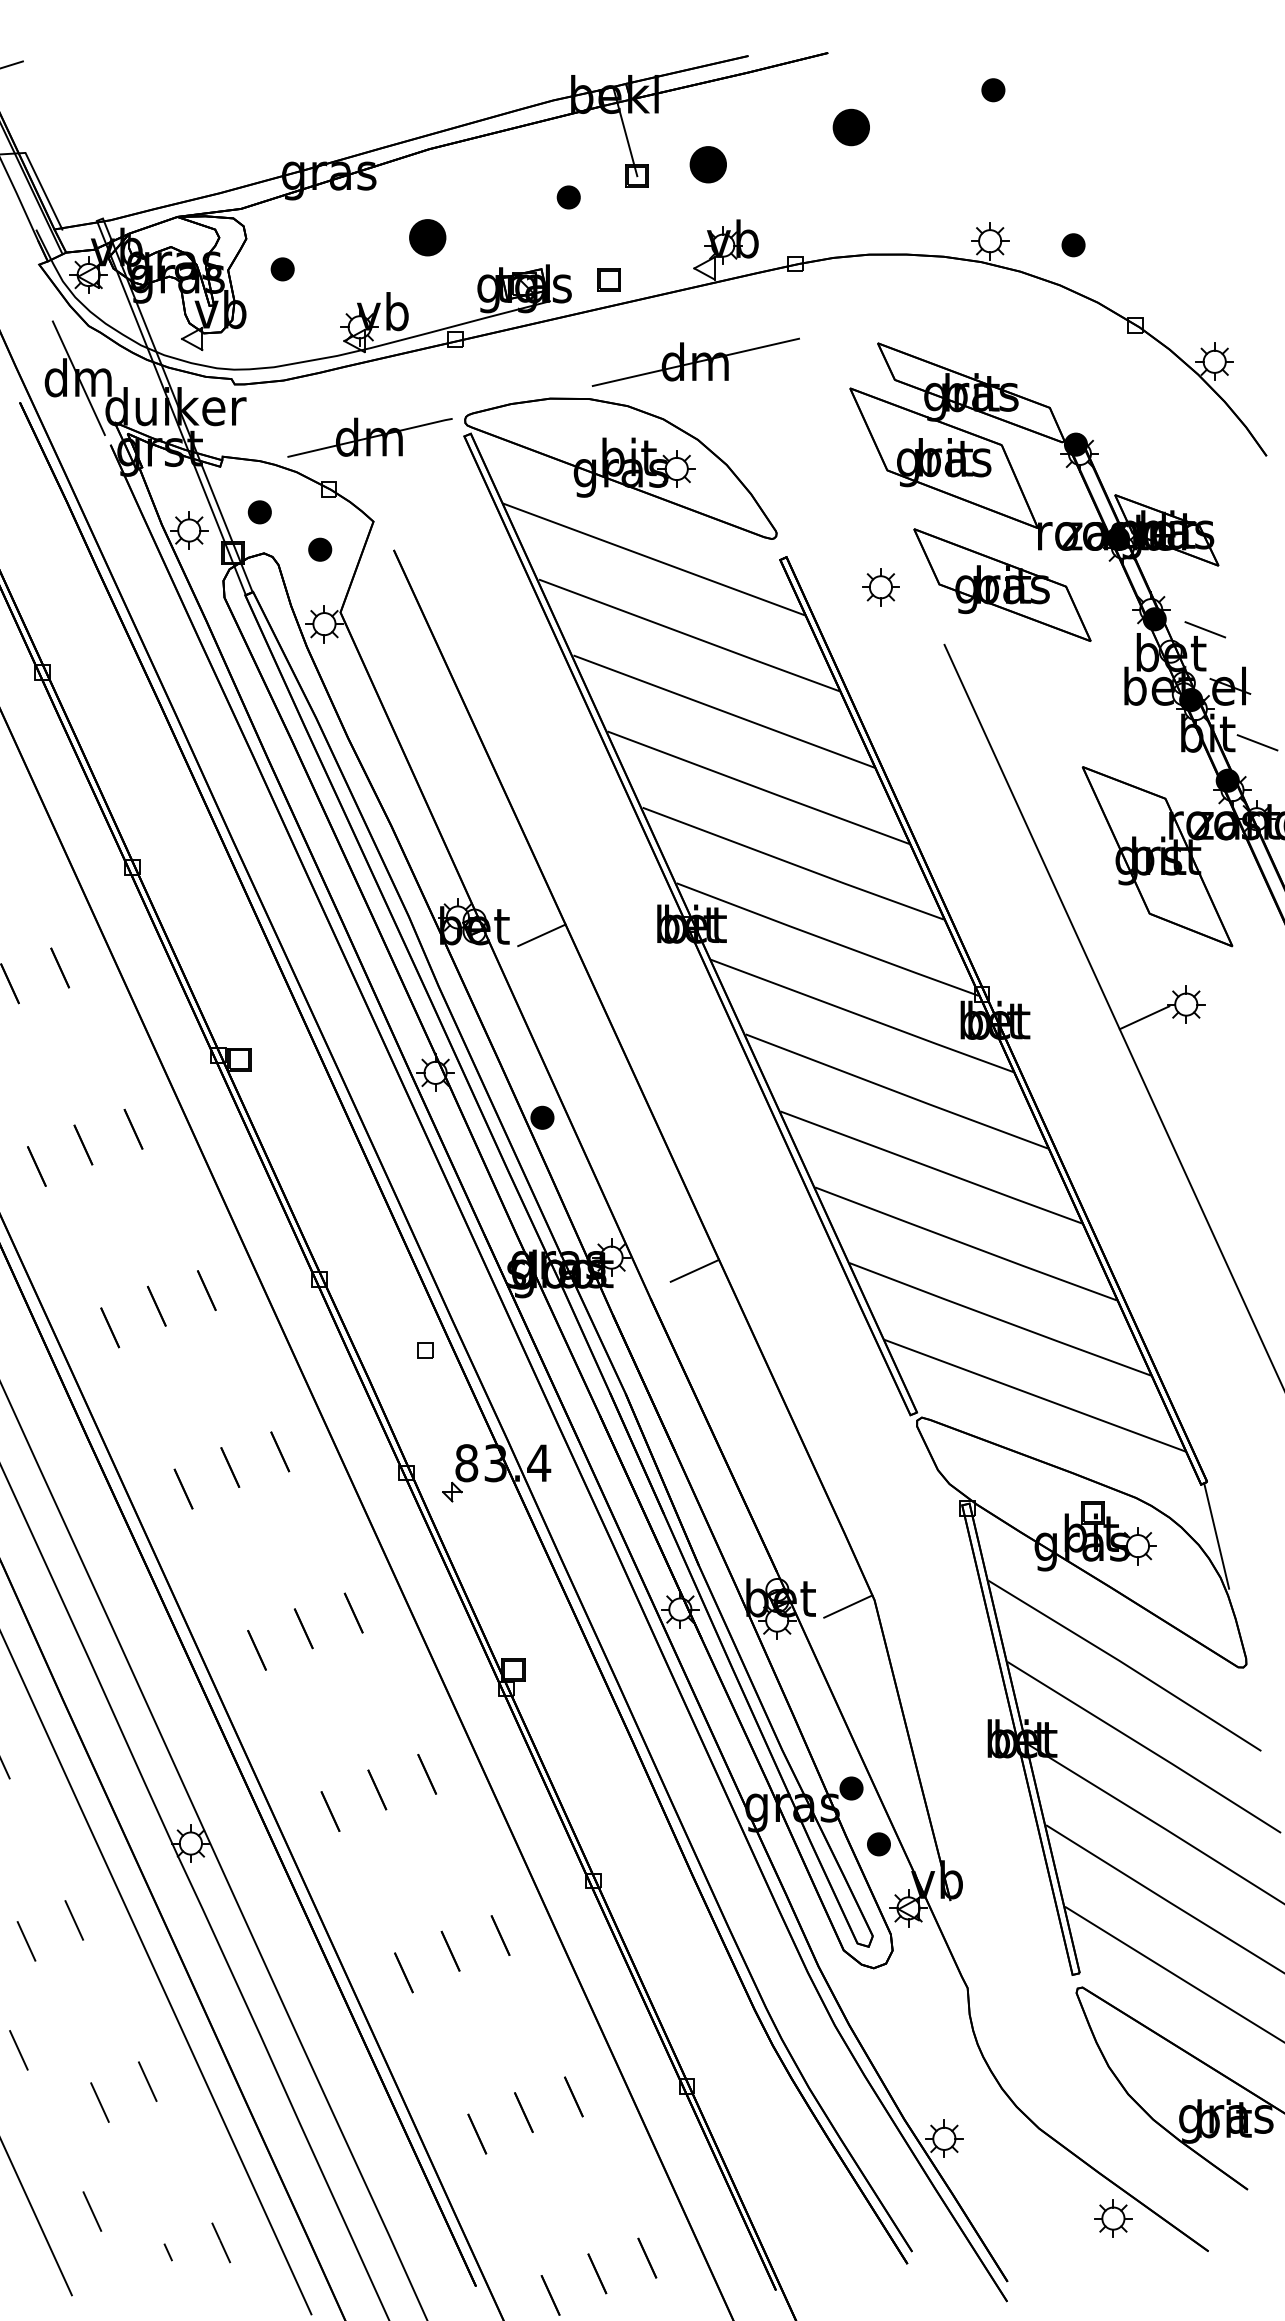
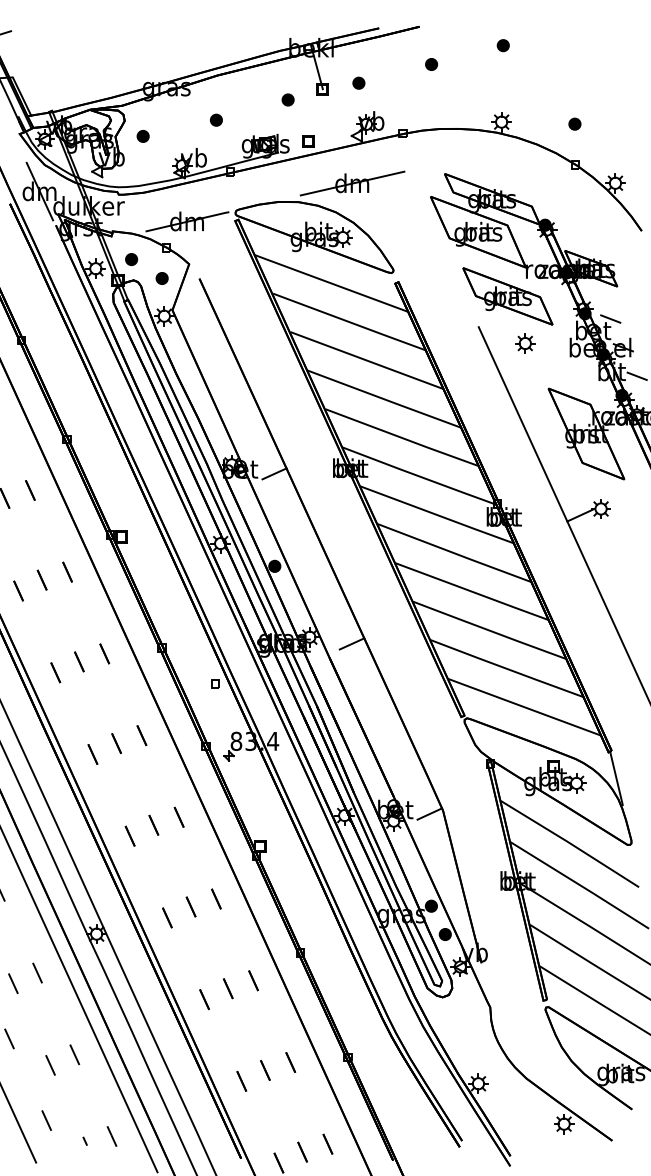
part: (851, 127) -> (431, 64), size x0.62
part: (707, 162) -> (358, 82), size x0.62
part: (425, 235) -> (215, 119), size x0.62
part: (1072, 243) -> (574, 123), moved
part: (881, 587) -> (525, 343), moved

